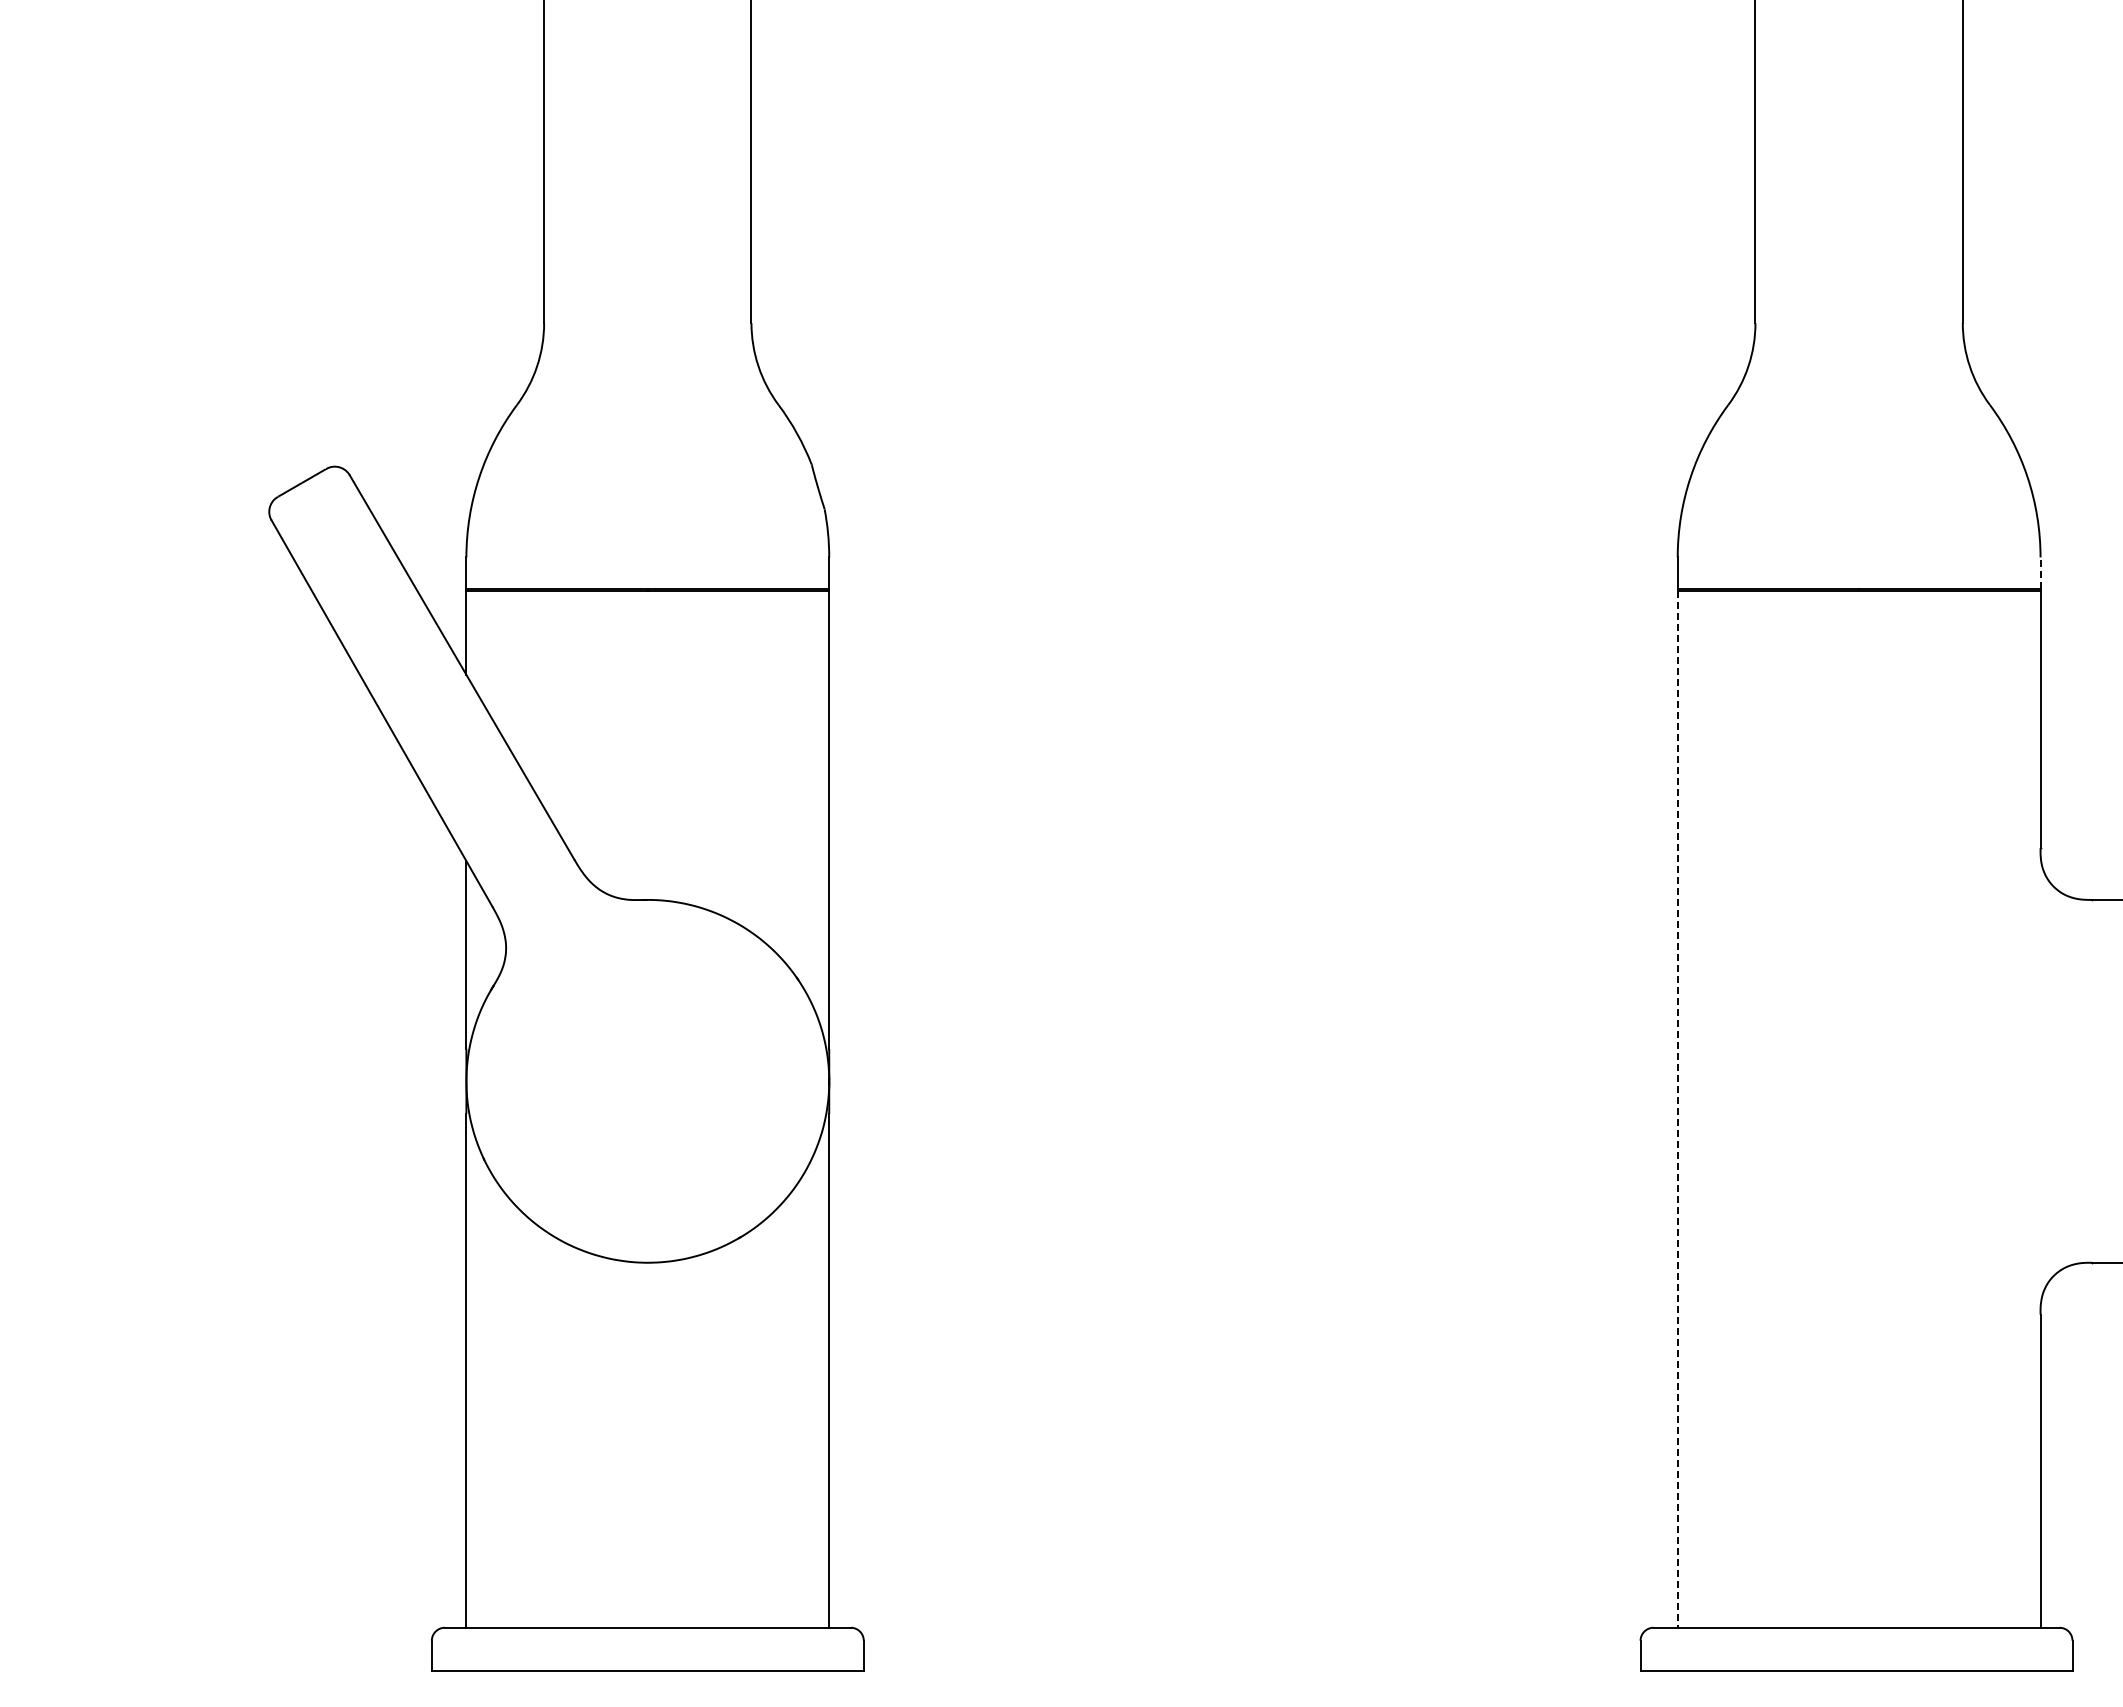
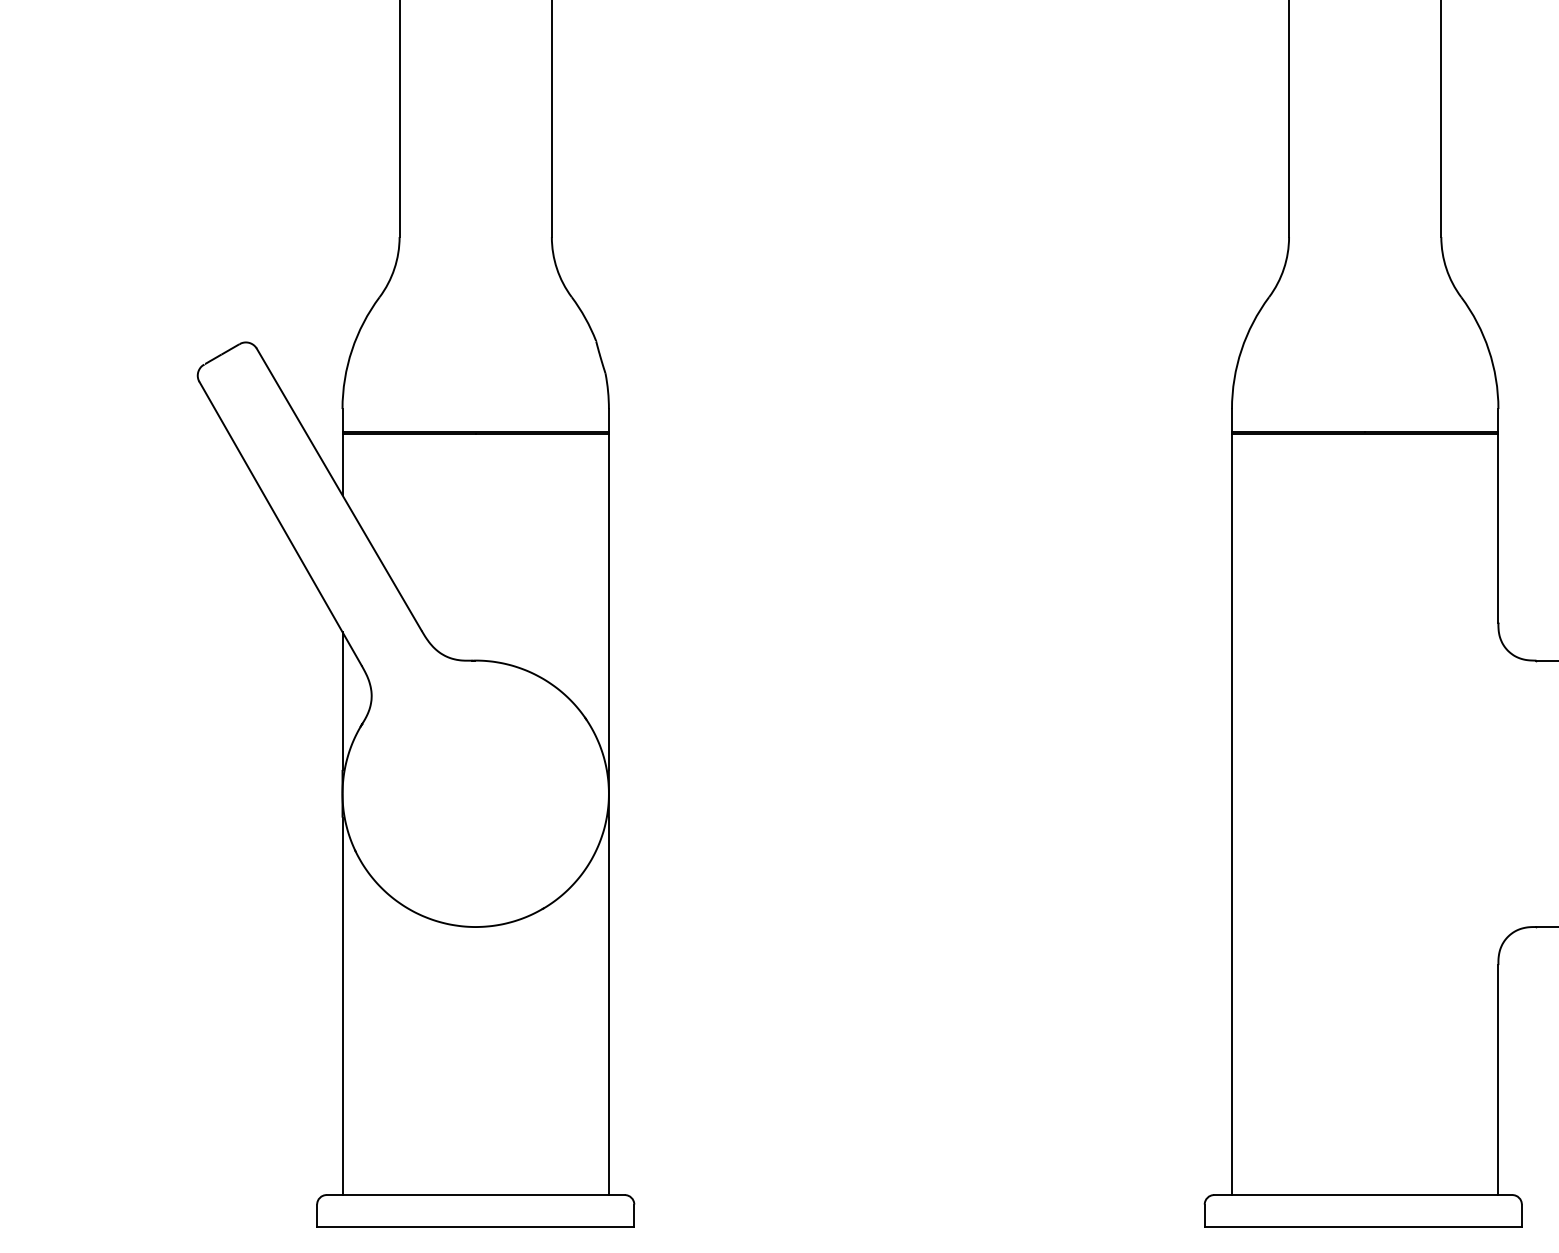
line: (2040, 572) -> (1498, 420), dashed -> solid
line: (1677, 1109) -> (1231, 814), dashed -> solid

